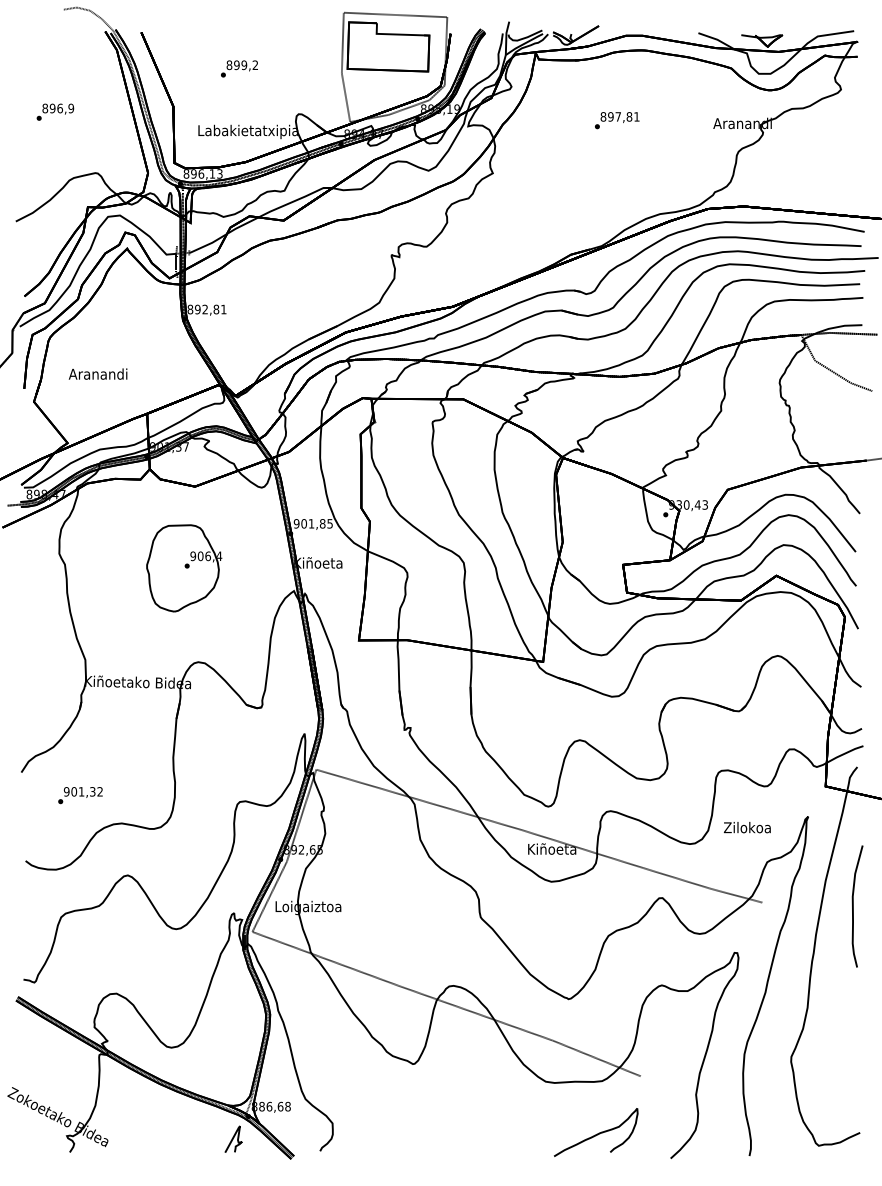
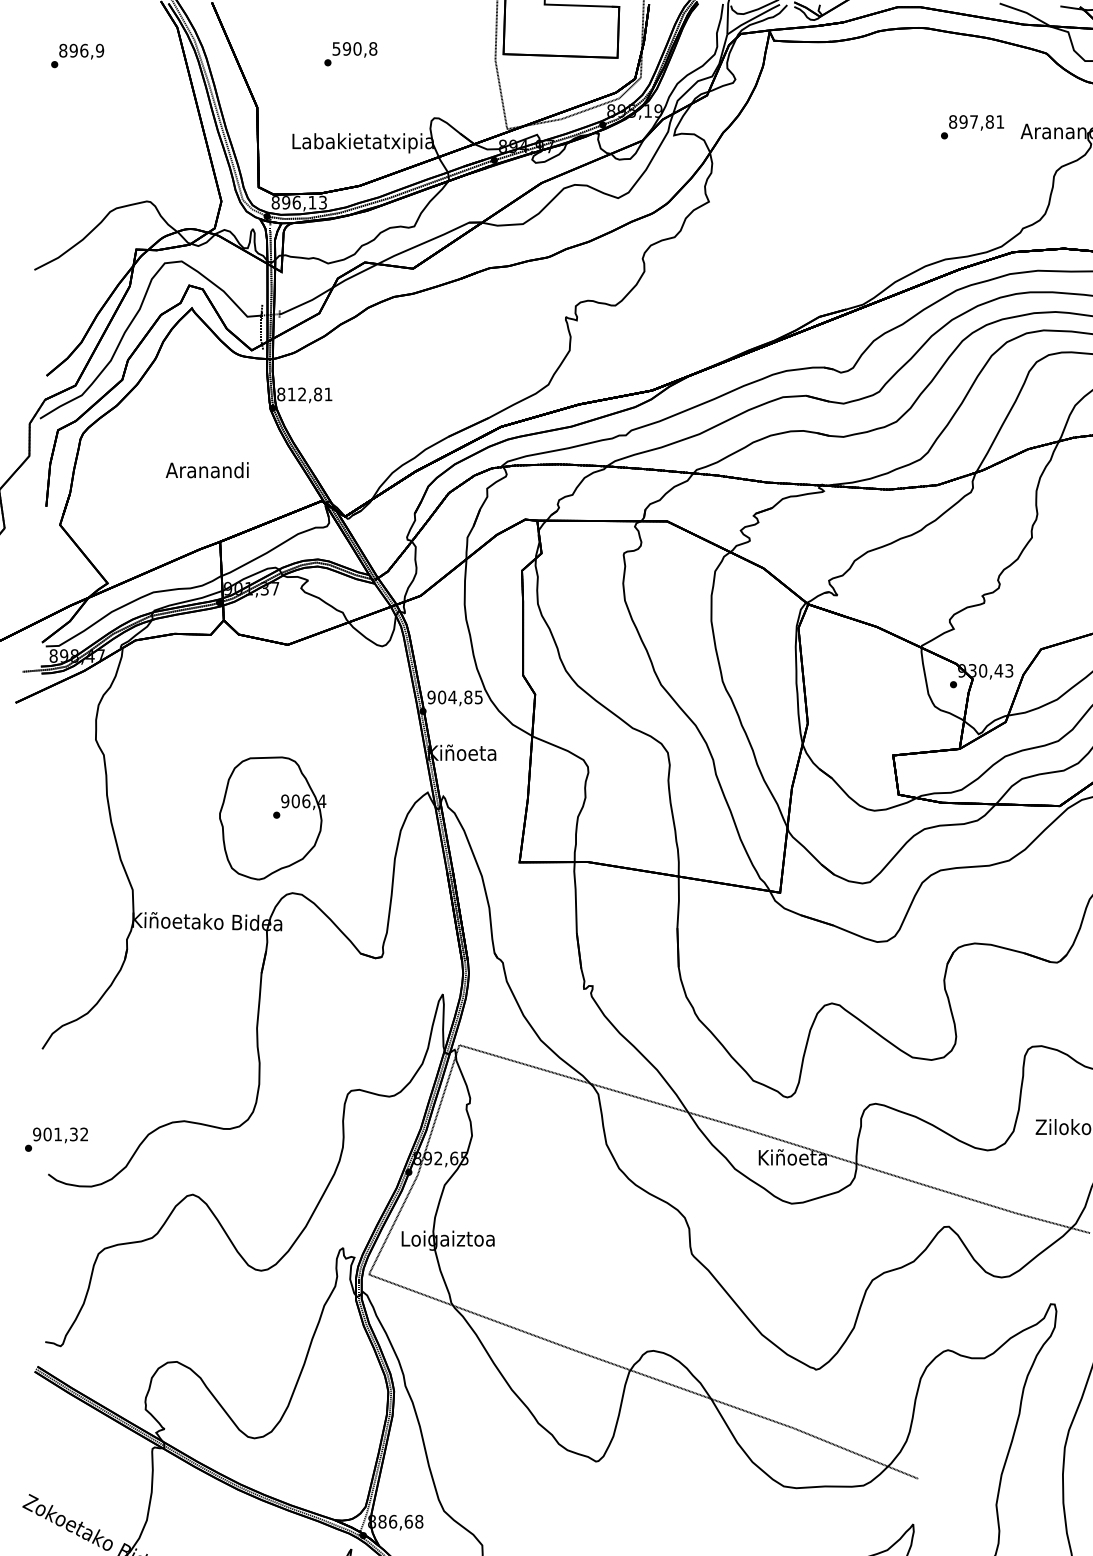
text: (242, 65) -> (354, 49), 899,2 -> 590,8
text: (55, 111) -> (77, 54), moved
text: (617, 120) -> (972, 127), moved
text: (197, 309) -> (291, 394), 892,81 -> 812,81
text: (97, 373) -> (206, 469), moved
text: (311, 523) -> (452, 696), 901,85 -> 904,85
part: (184, 568) -> (272, 818), moved
text: (80, 795) -> (56, 1139), moved

